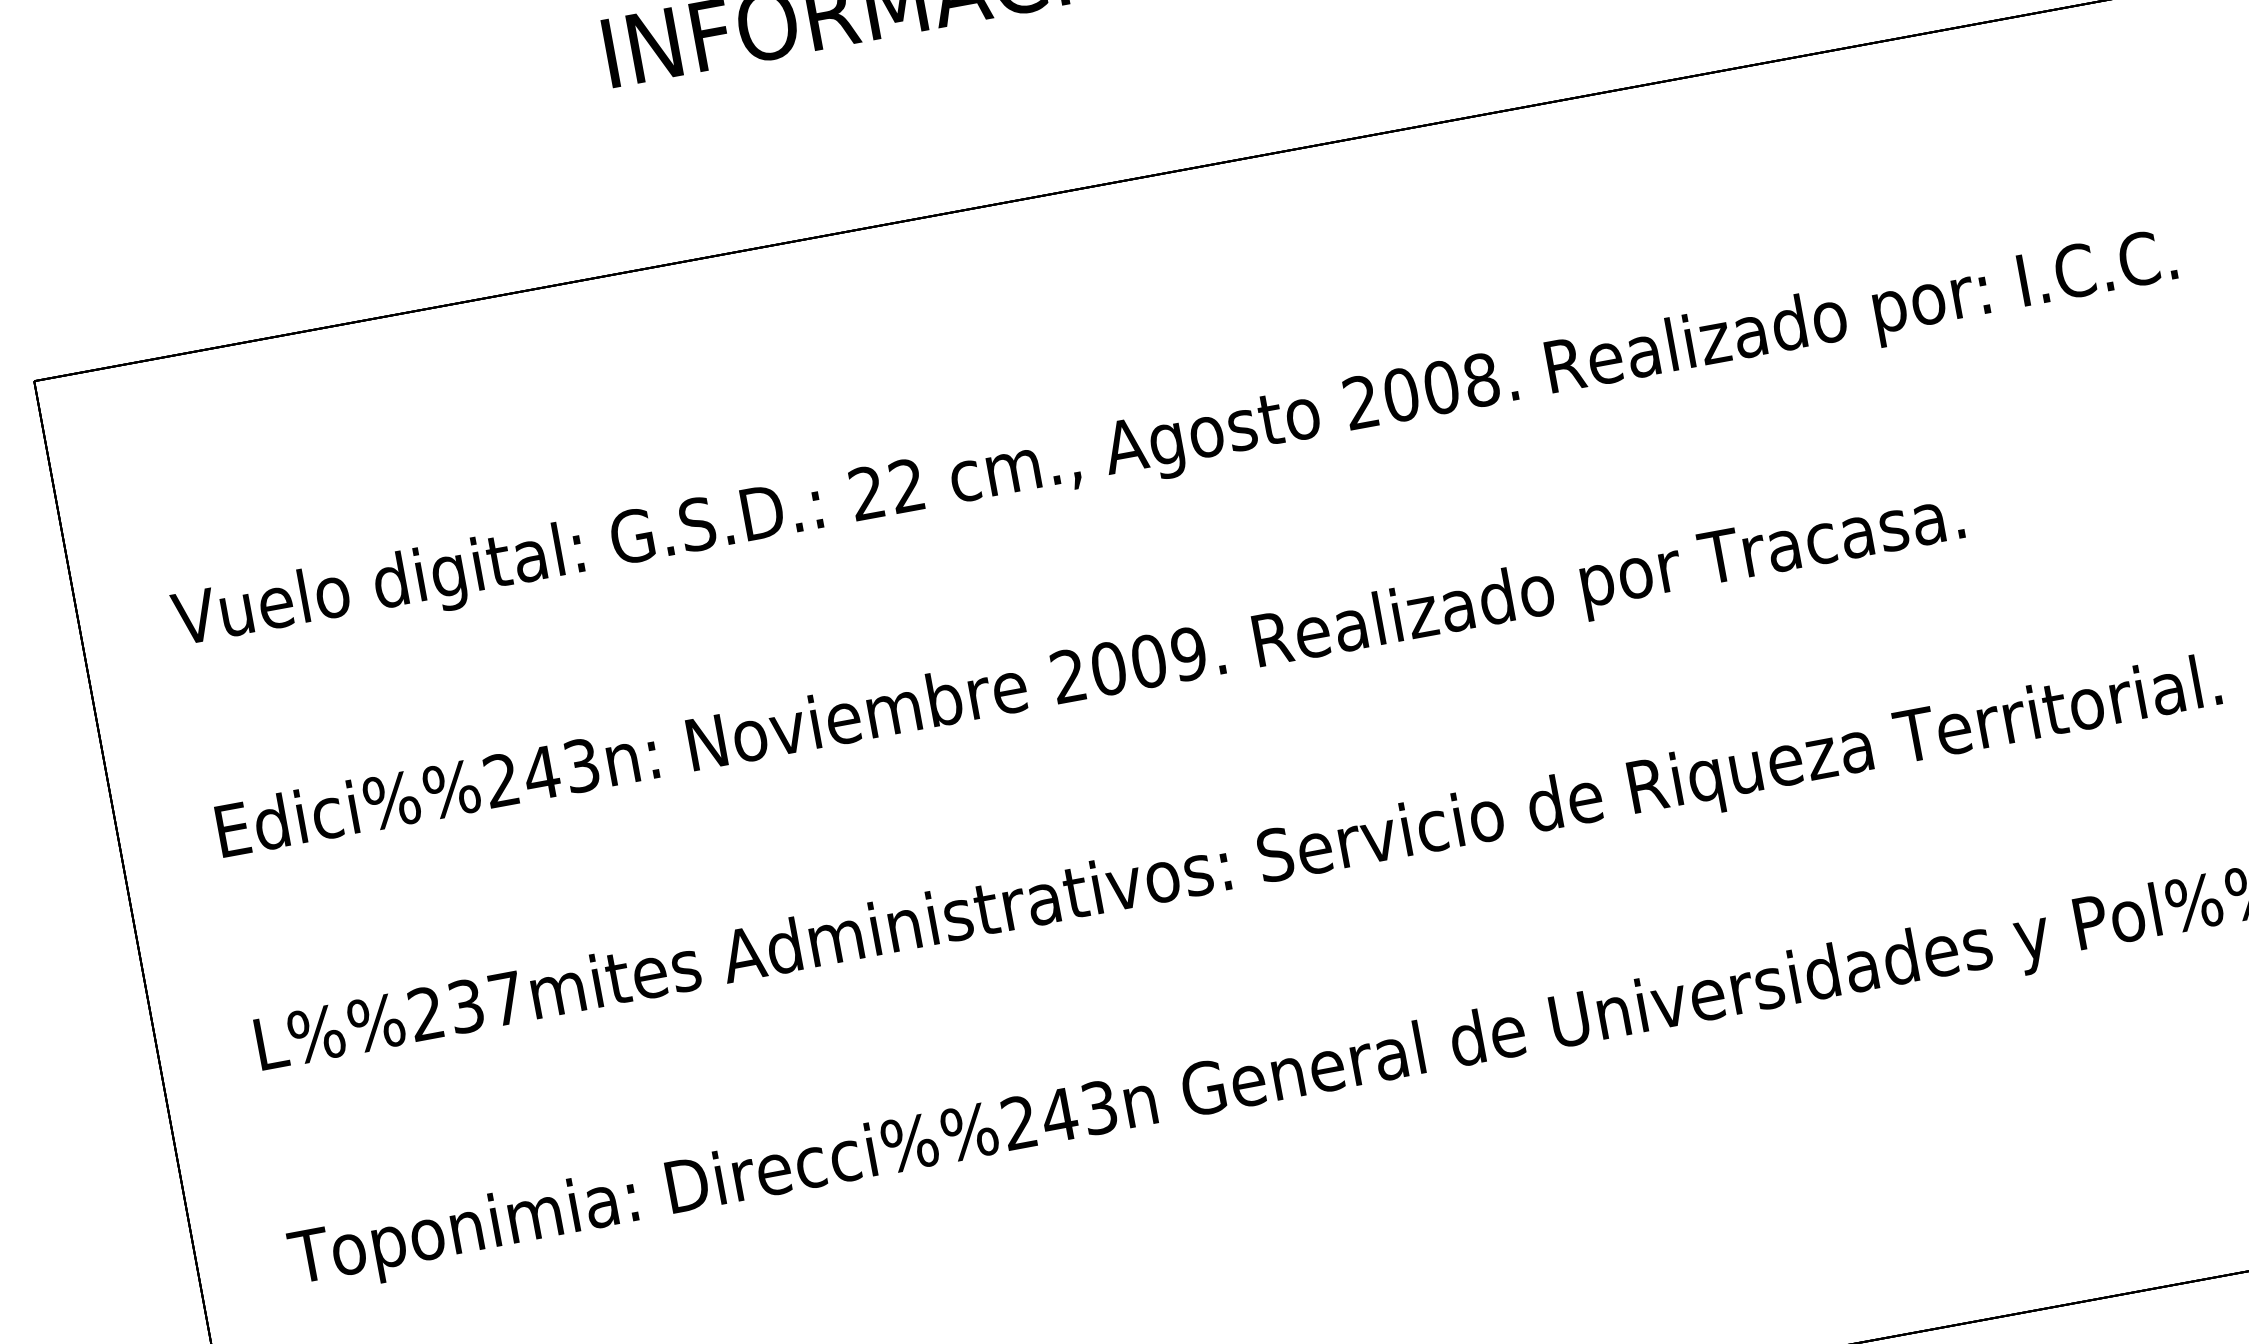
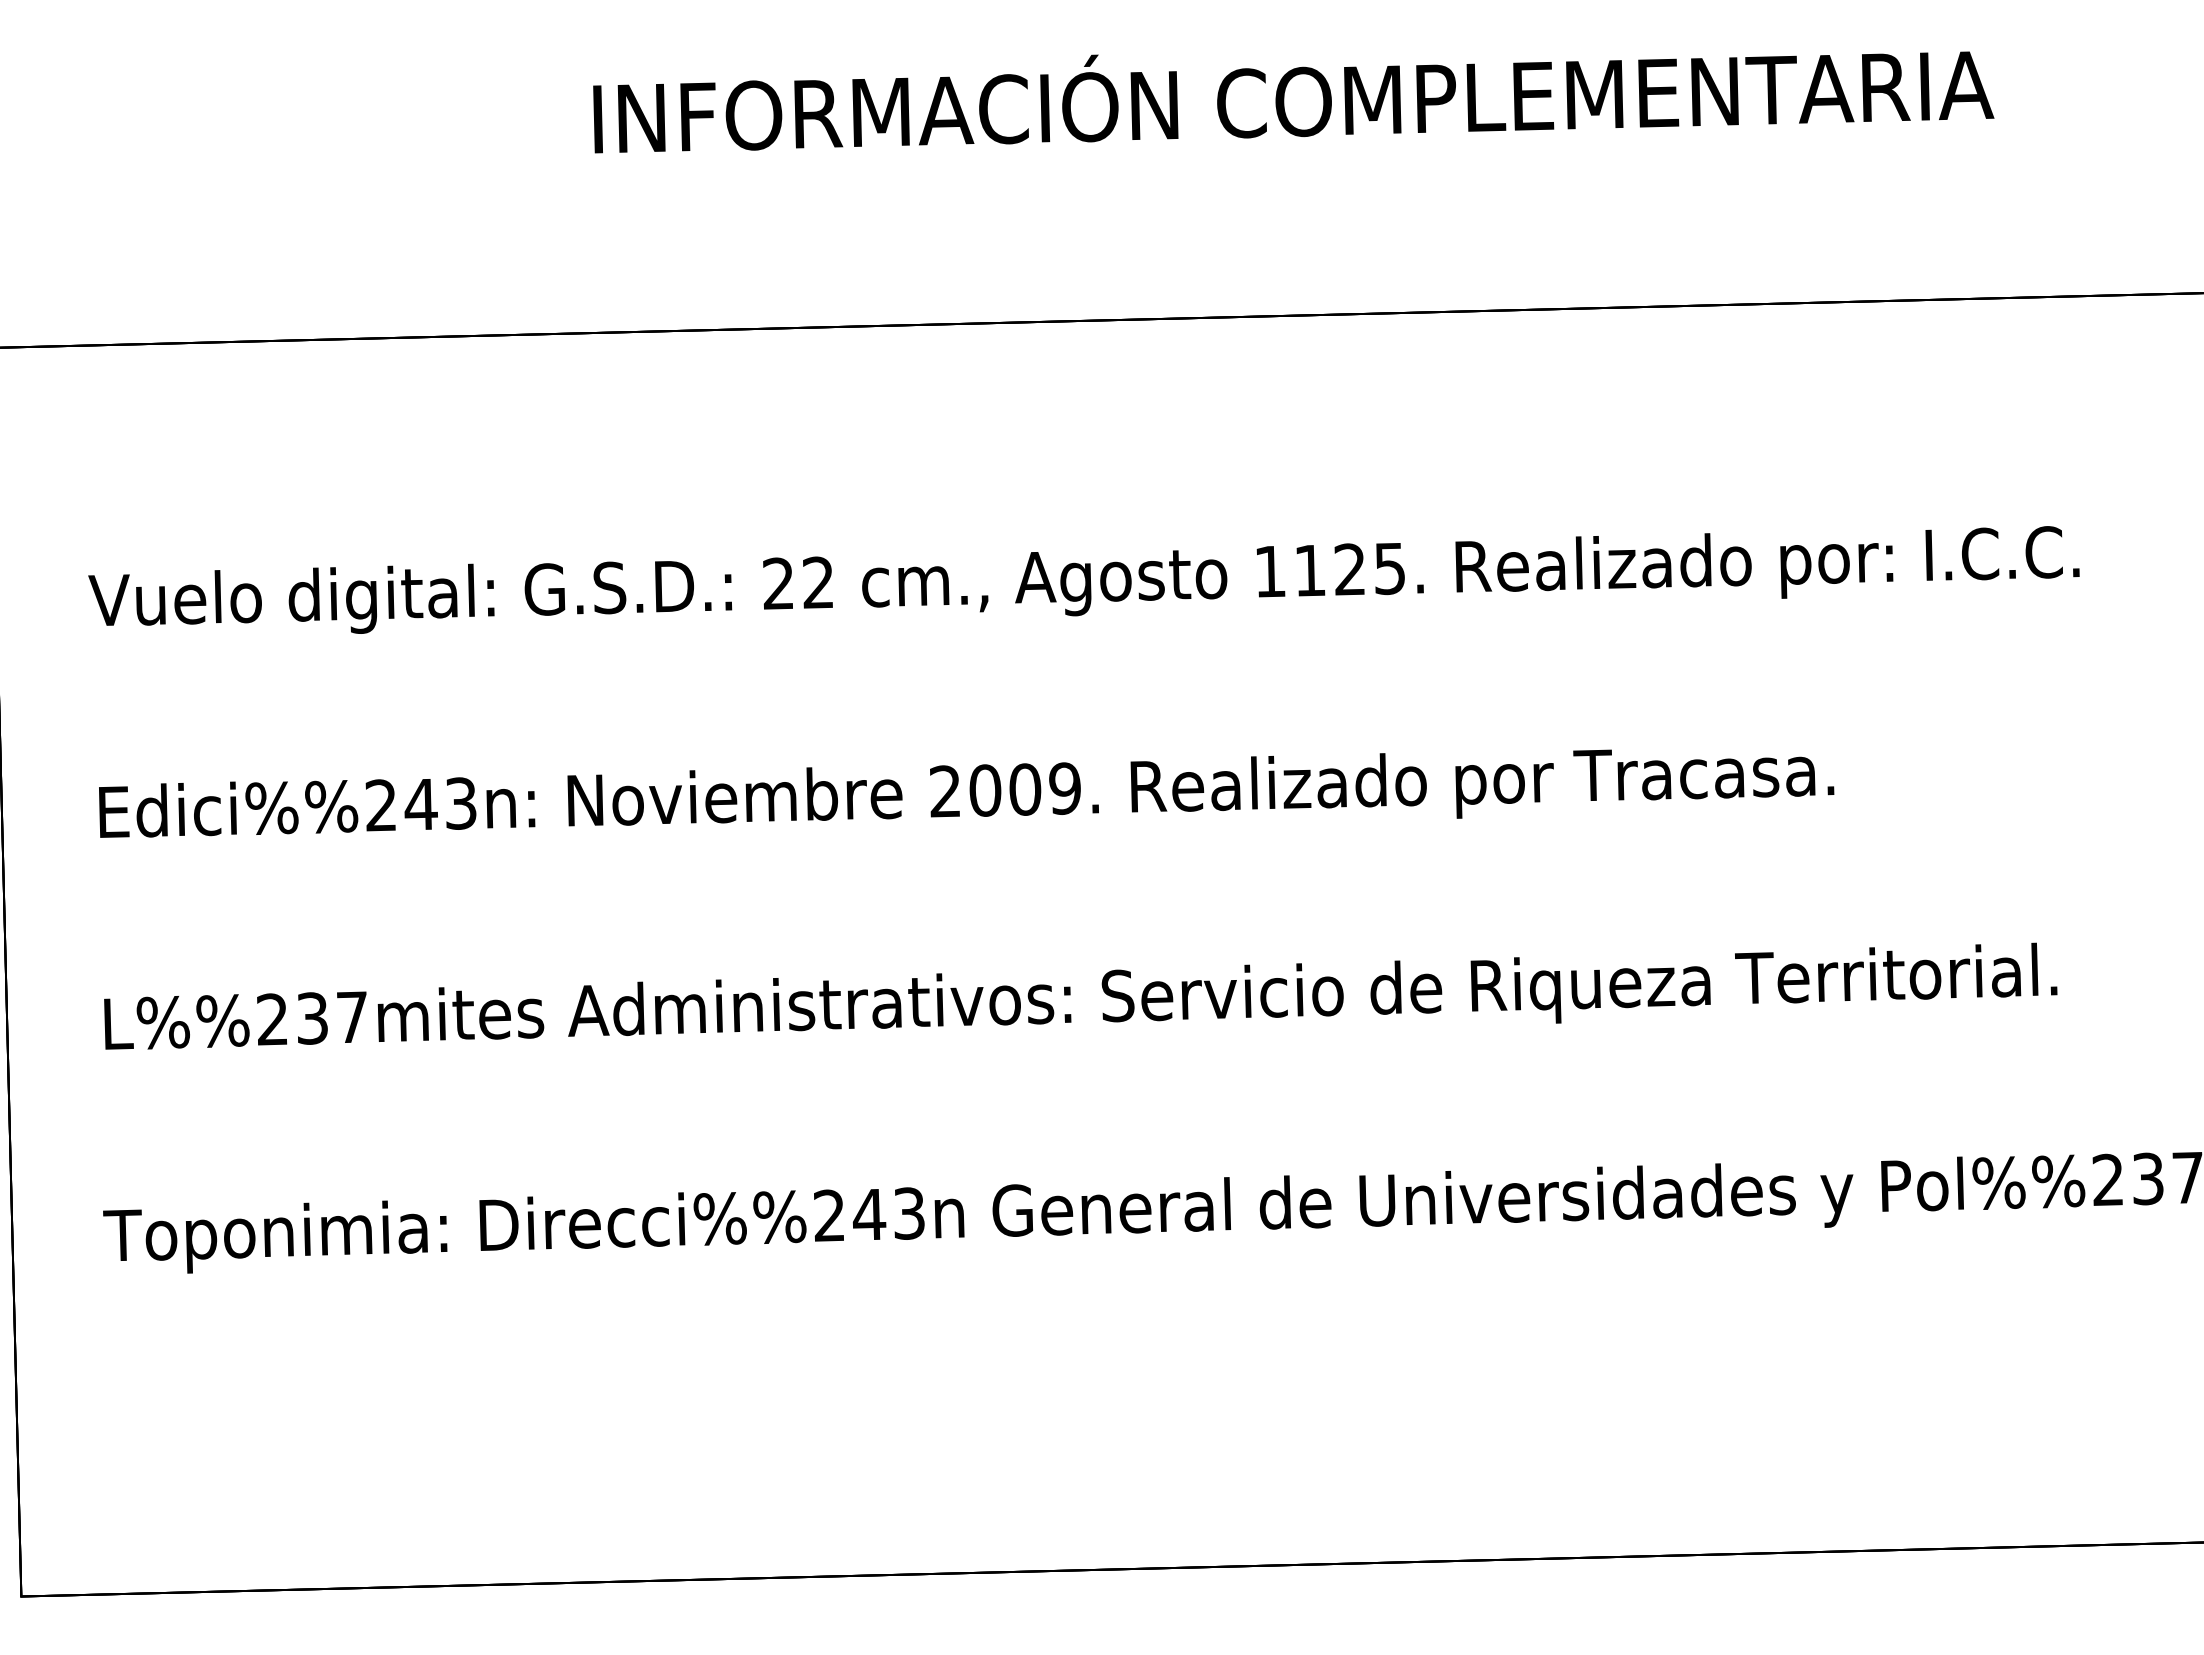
text: (1421, 390) -> (1330, 569), 2008. -> 1125.

